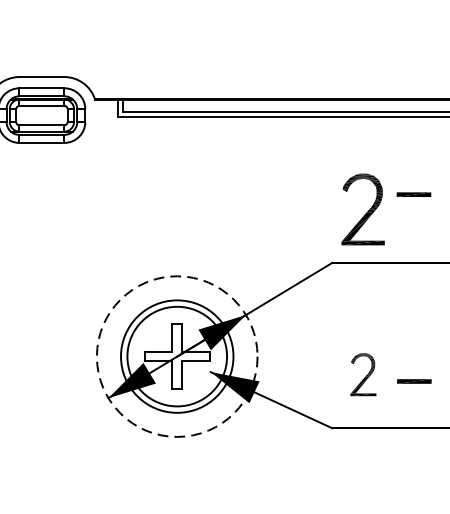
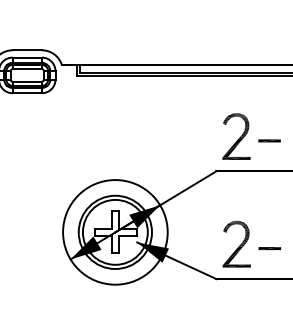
line: (413, 194) -> (269, 140), moved
circle: (177, 356) -> (115, 232), dashed -> solid
part: (363, 373) -> (236, 243), size x1.67

